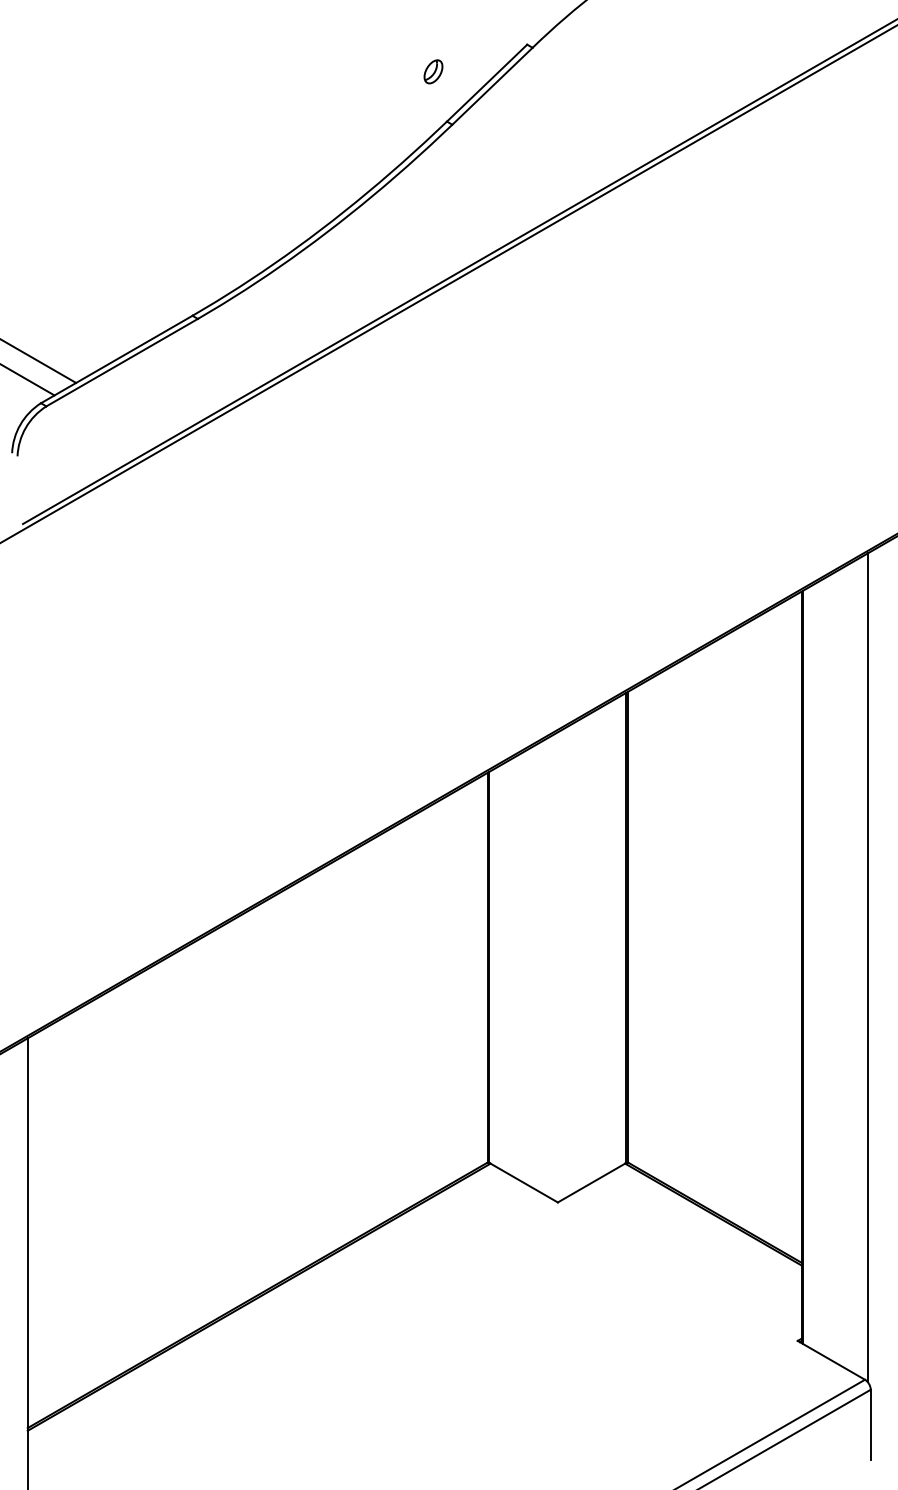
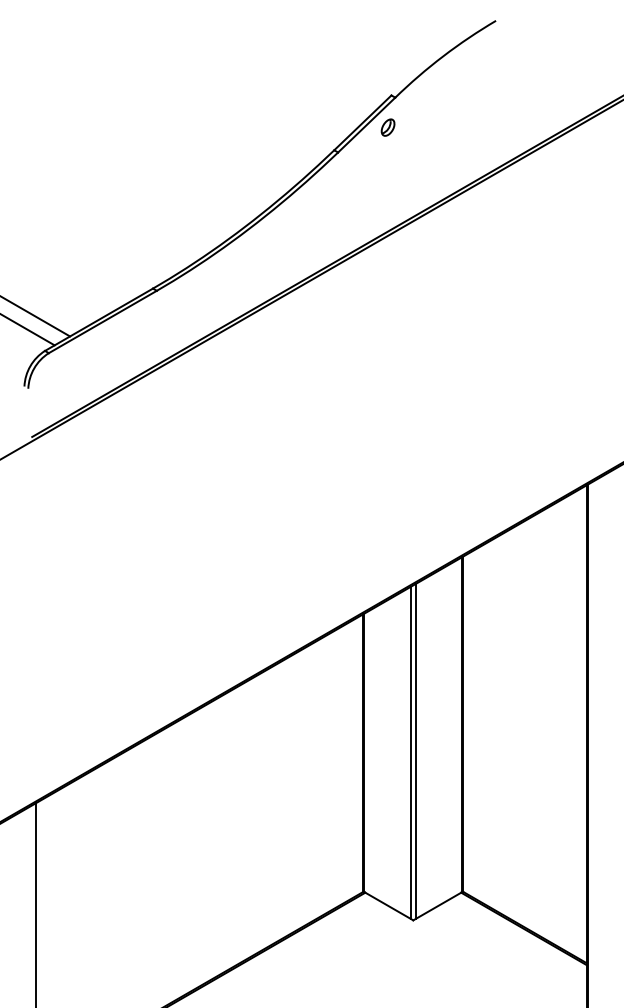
part: (433, 71) -> (388, 127), moved
line: (561, 965) -> (415, 751), added
line: (554, 967) -> (410, 752), added

